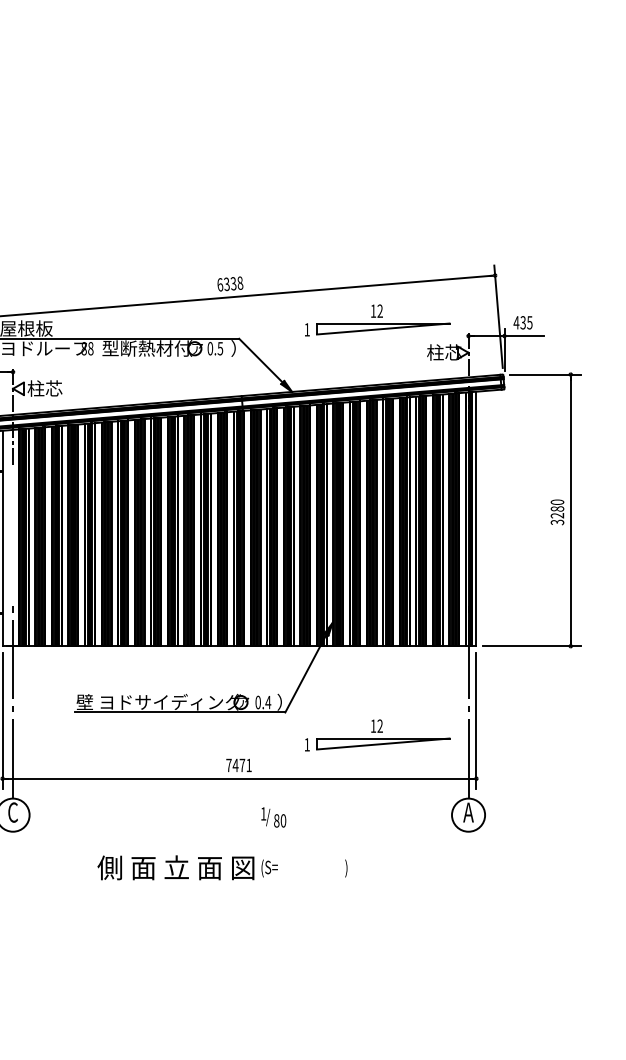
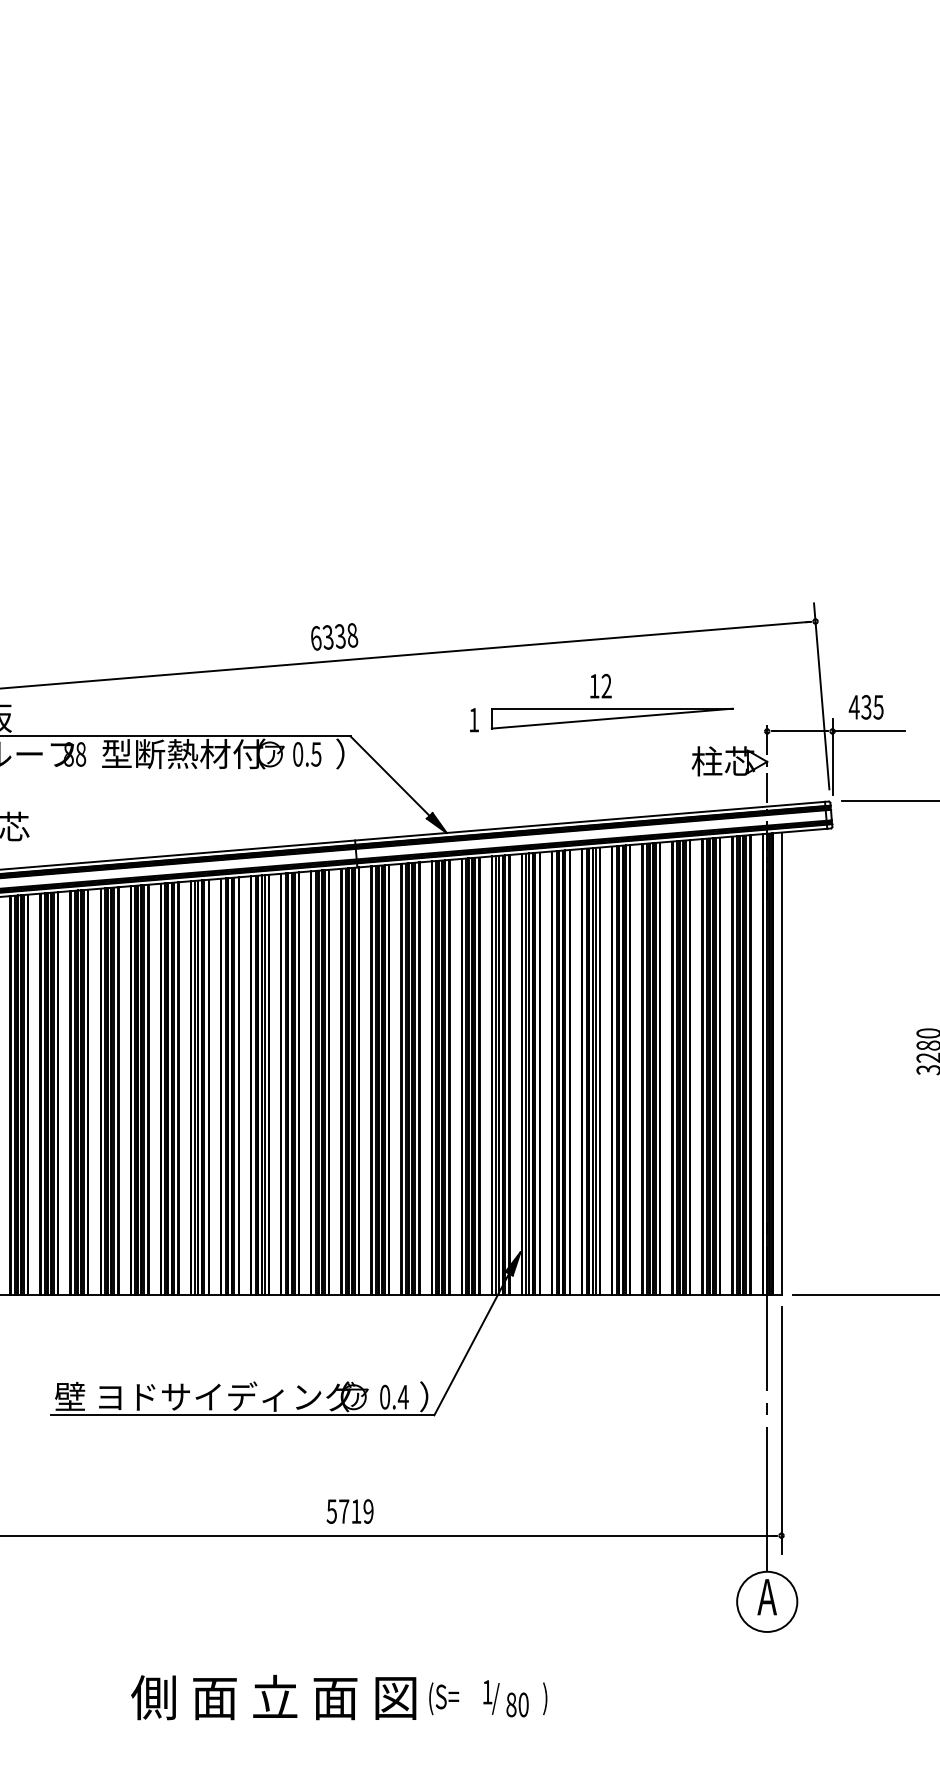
part: (377, 735) -> (601, 1457), removed
text: (238, 765) -> (349, 1511), 7471 -> 5719
text: (273, 817) -> (505, 1698), moved
text: (187, 867) -> (294, 1696), moved

